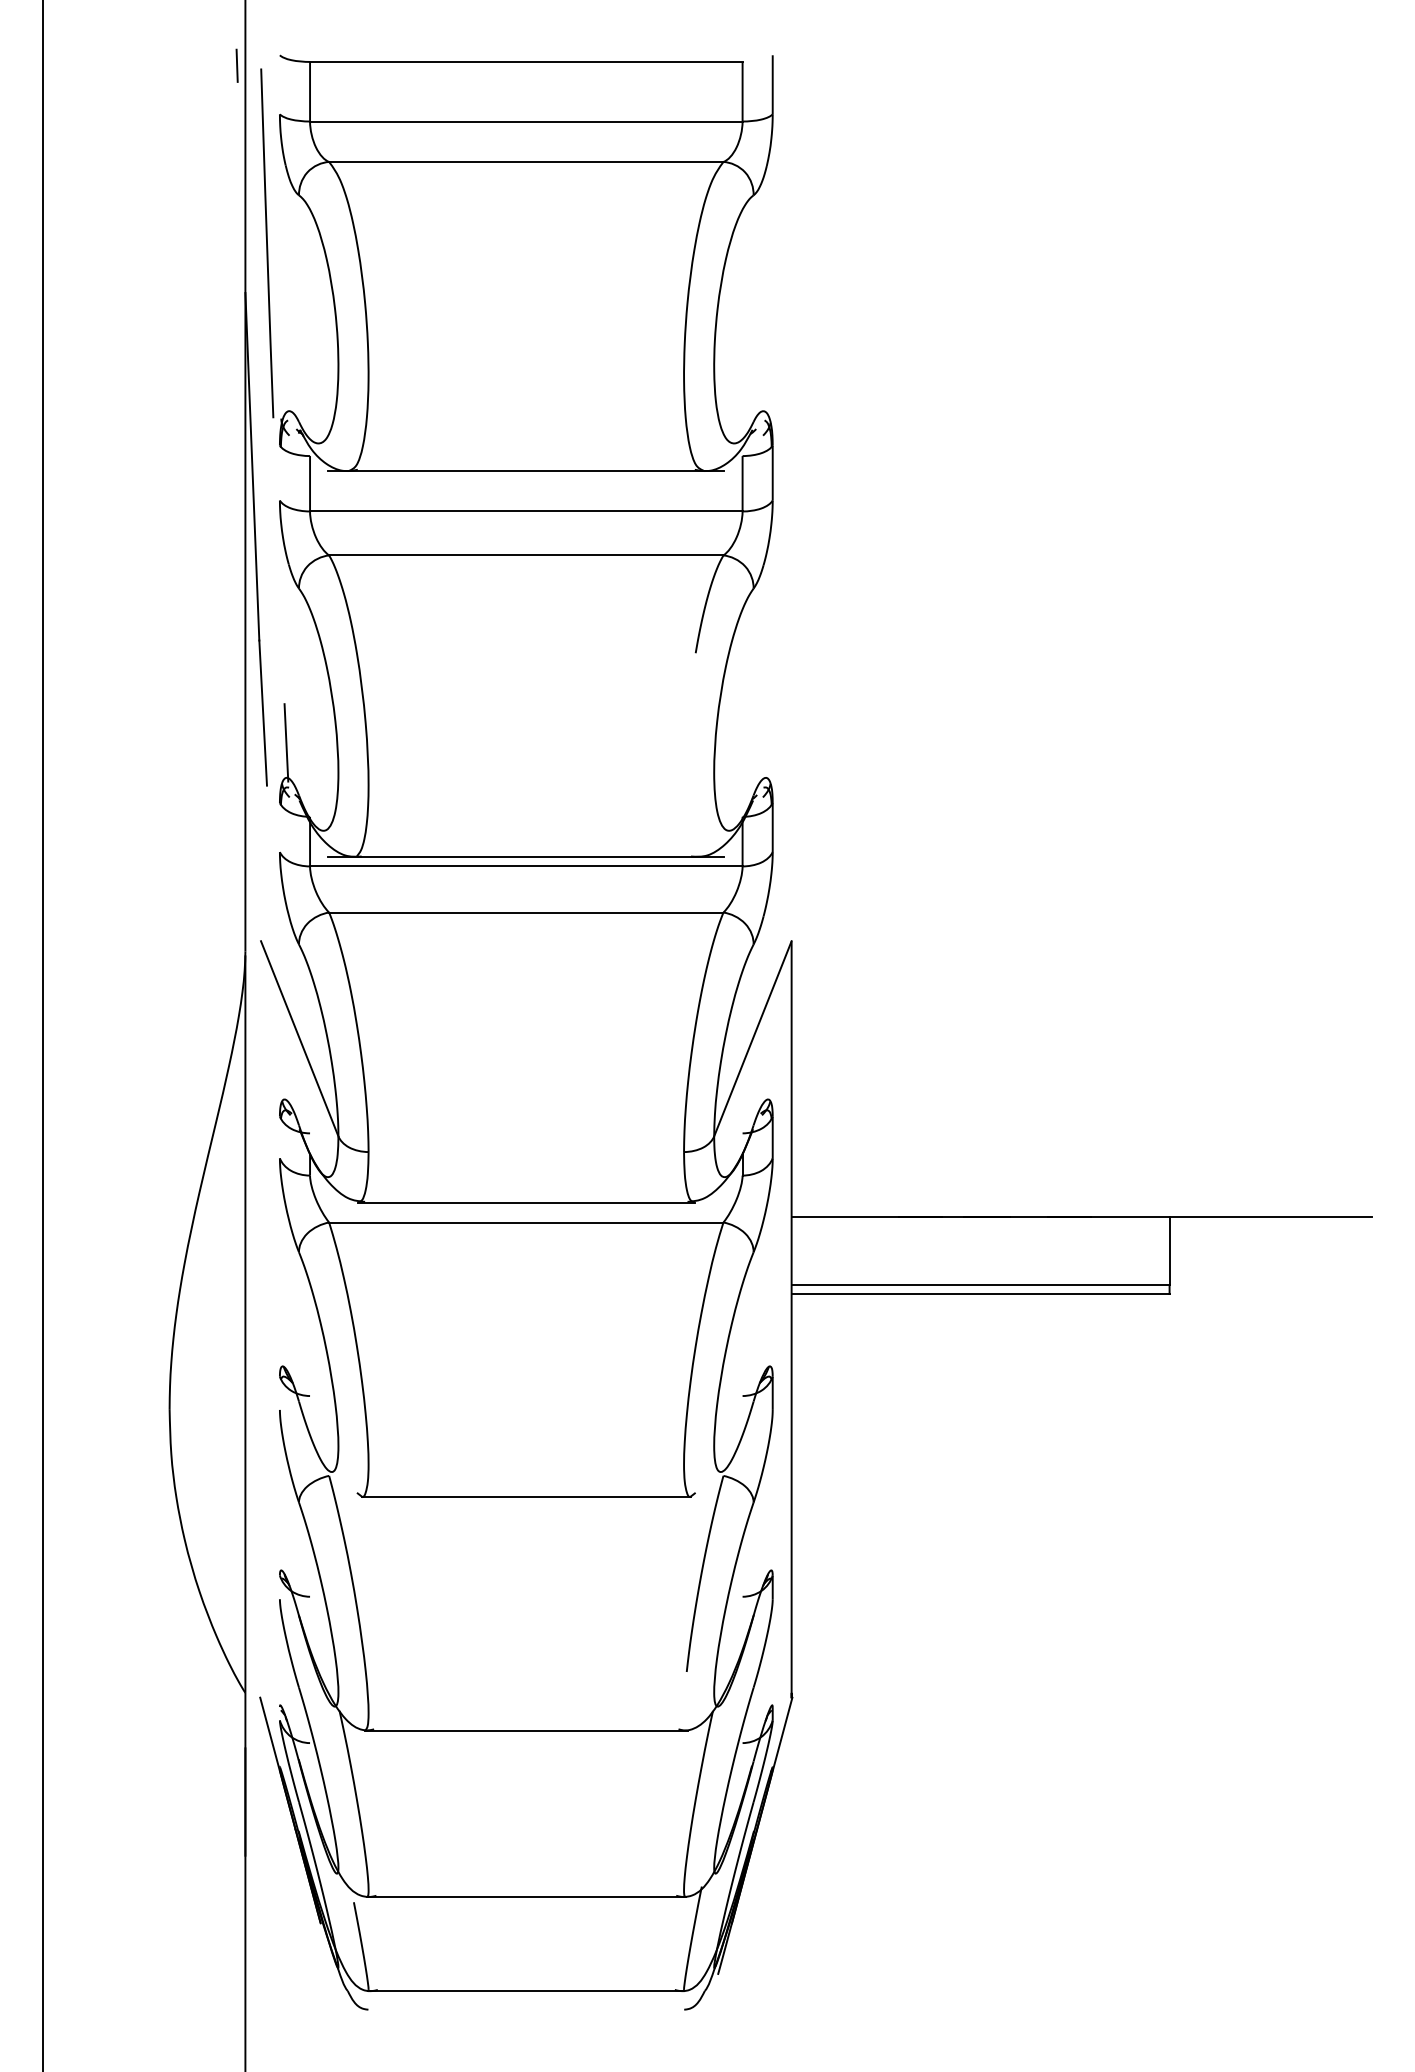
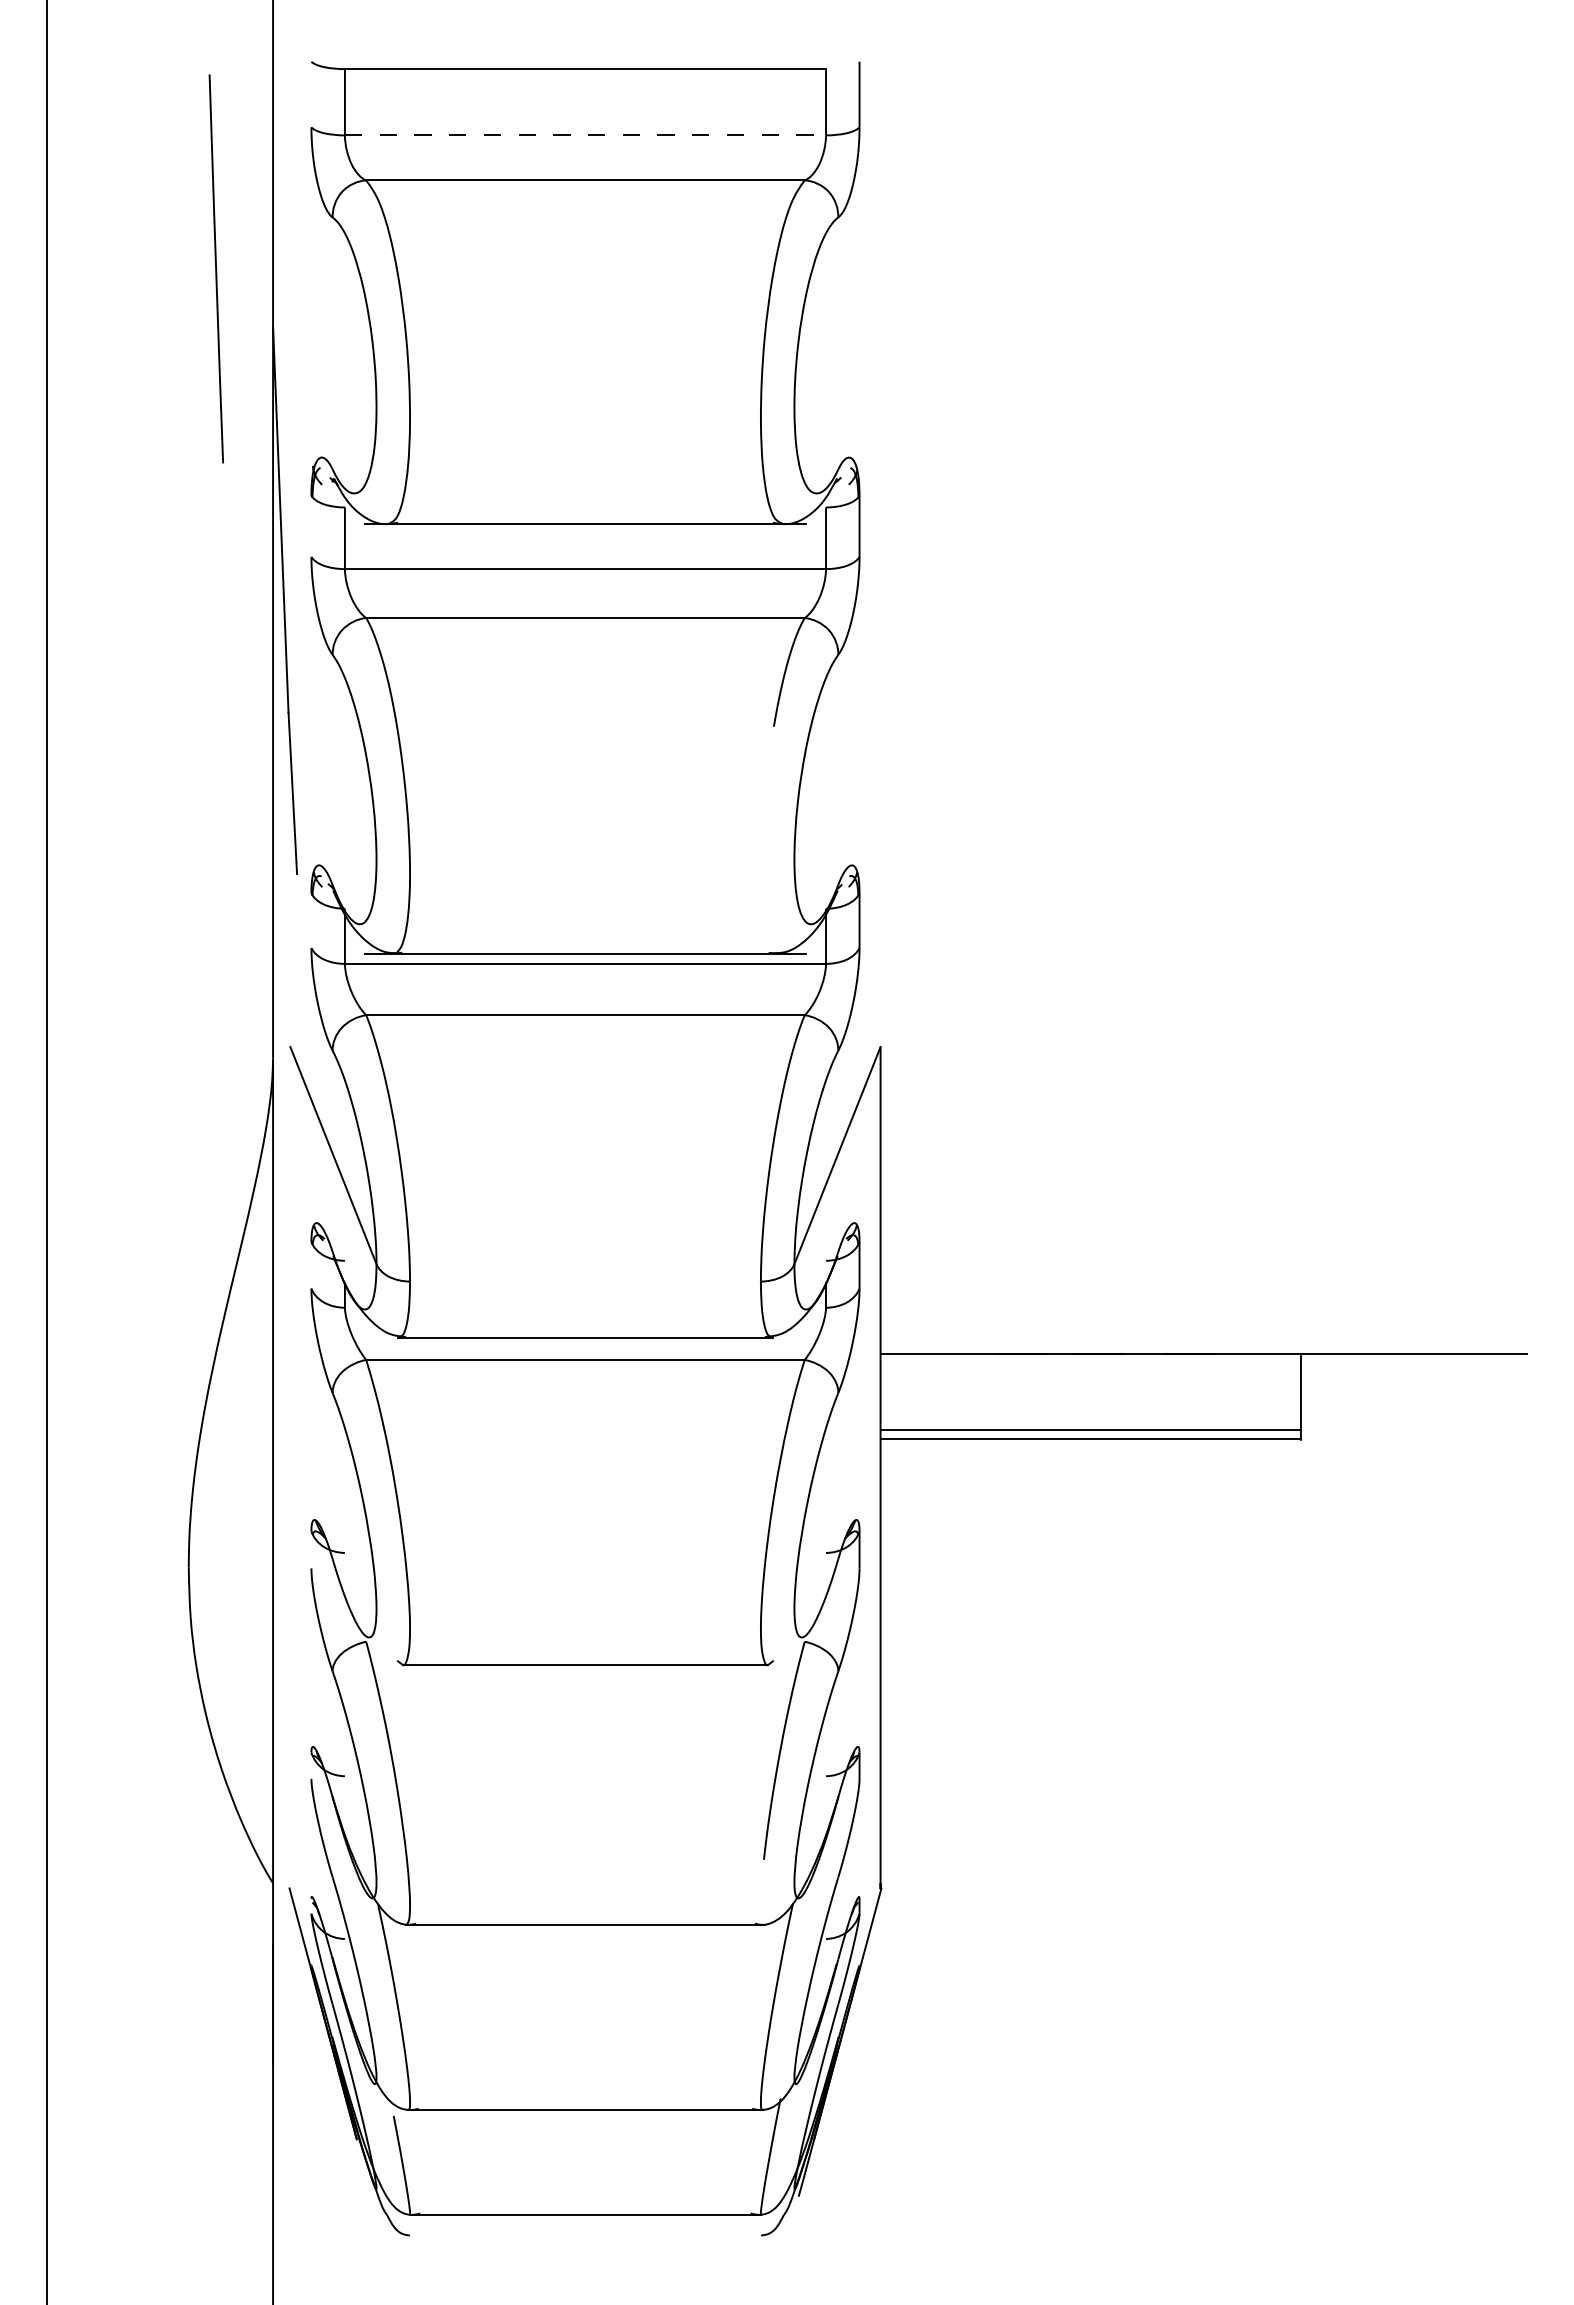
line: (236, 65) -> (263, 73), removed
line: (526, 121) -> (585, 135), solid -> dashed
line: (266, 242) -> (215, 268), moved
line: (286, 742) -> (318, 826), removed

